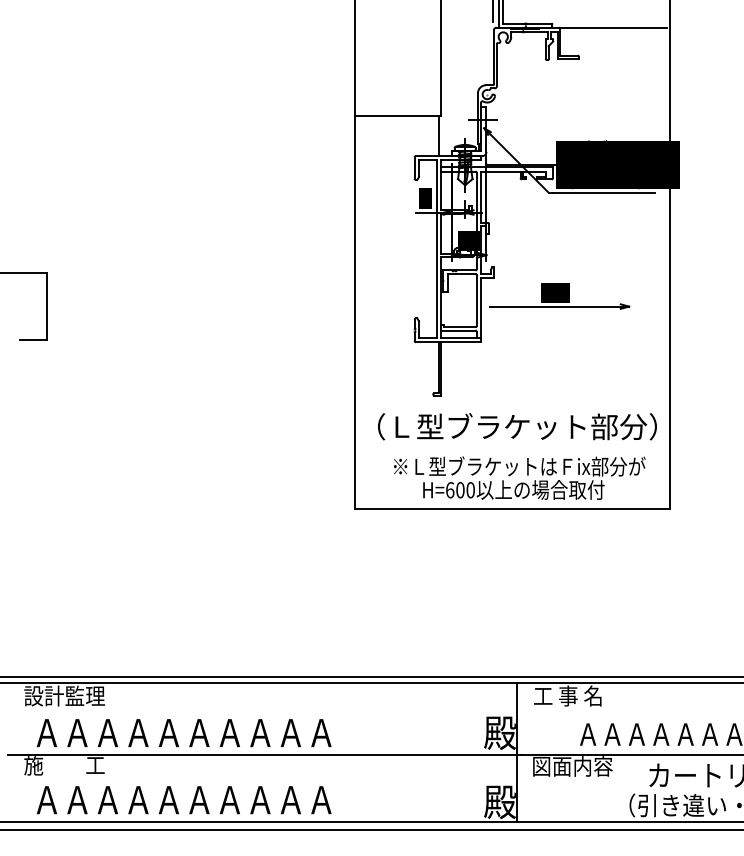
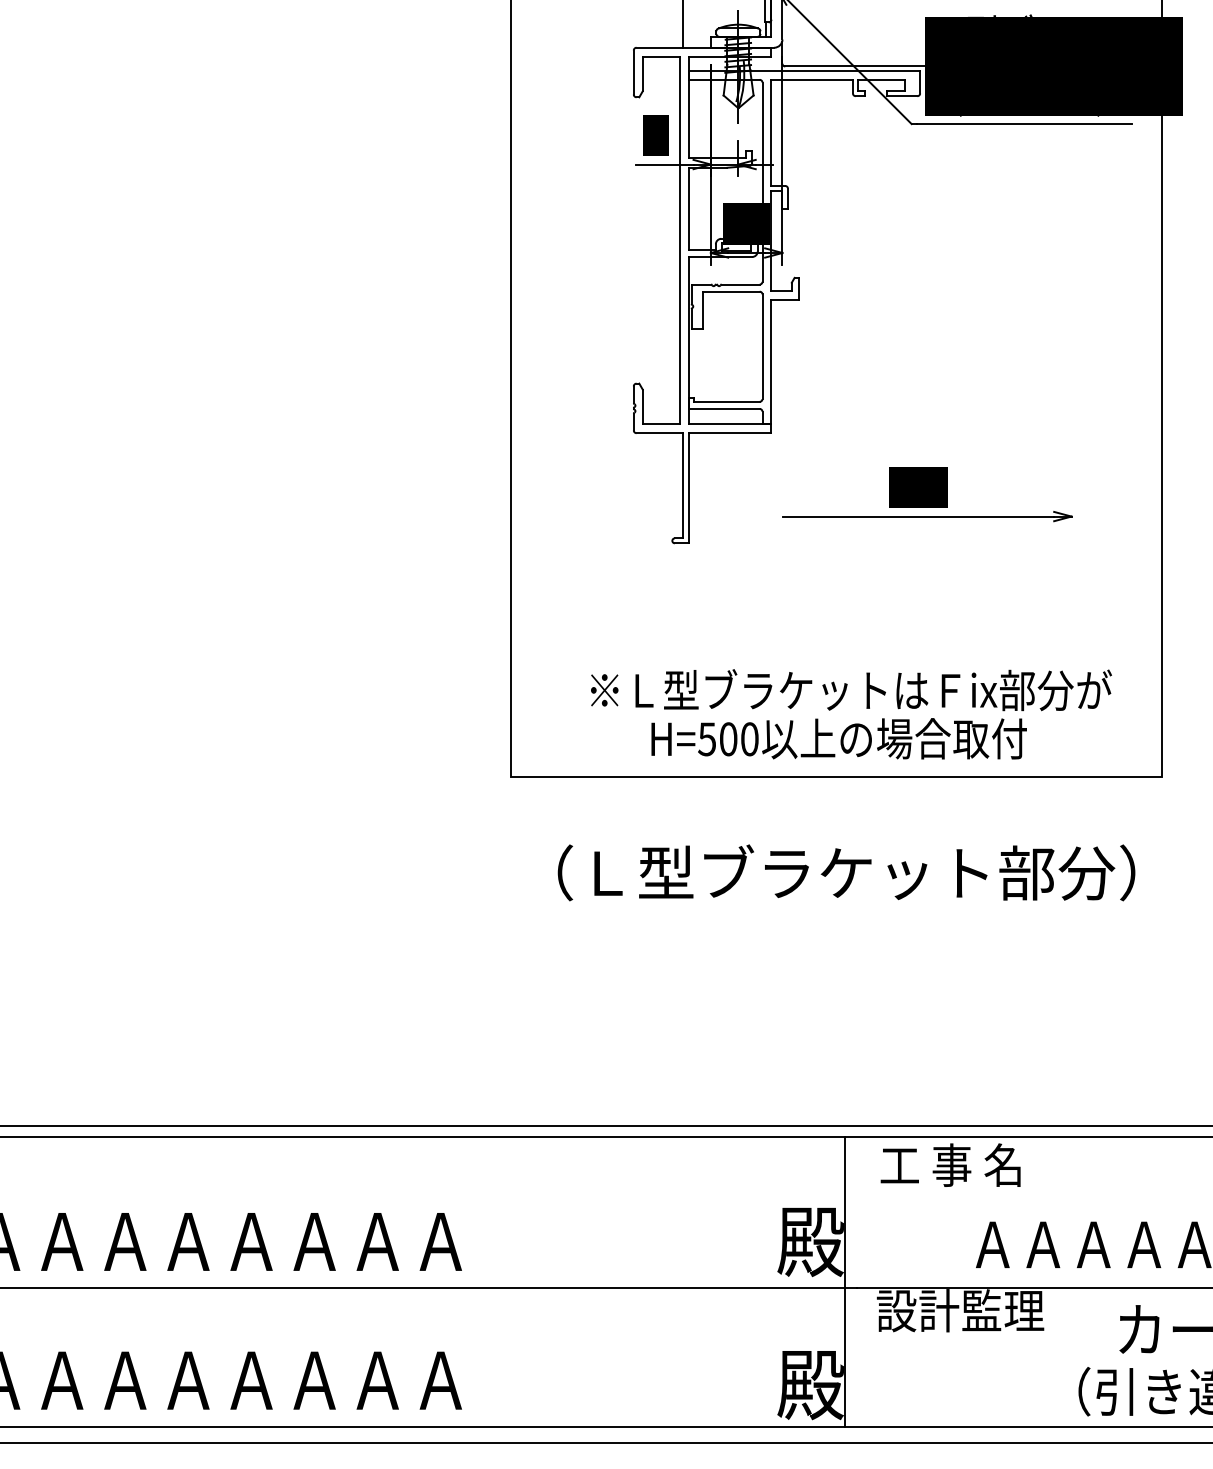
part: (559, 296) -> (927, 495), moved
text: (517, 426) -> (846, 872), moved
text: (449, 490) -> (705, 739), H=600 -> H=500
text: (572, 766) -> (960, 1310), 図面内容 -> 設計監理

